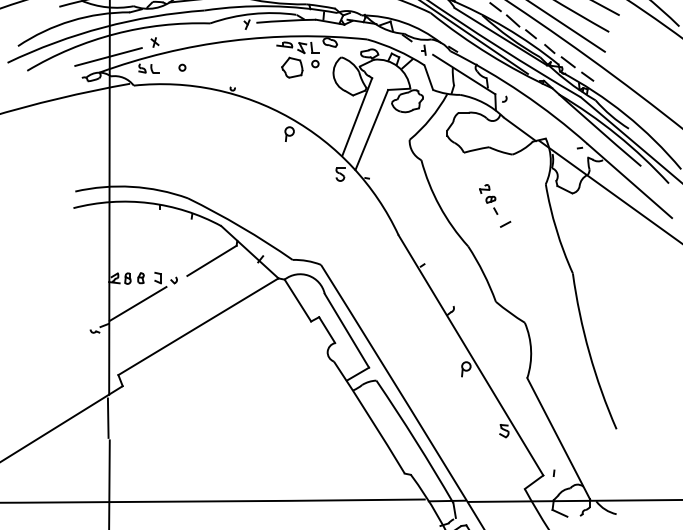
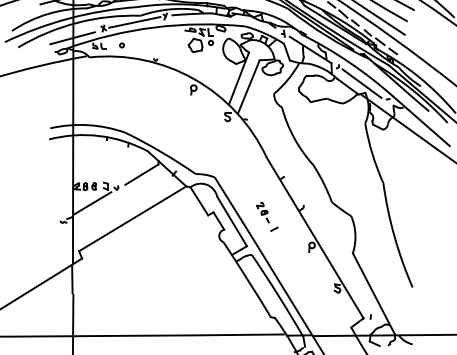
line: (201, 33) -> (134, 22), added
line: (540, 124) -> (361, 83), added
part: (495, 205) -> (267, 216), moved

